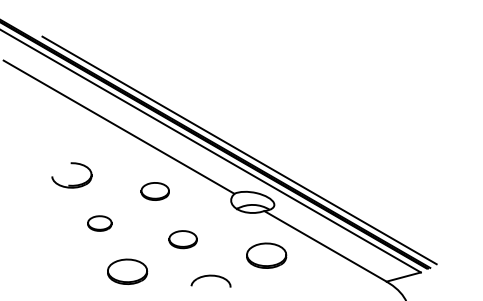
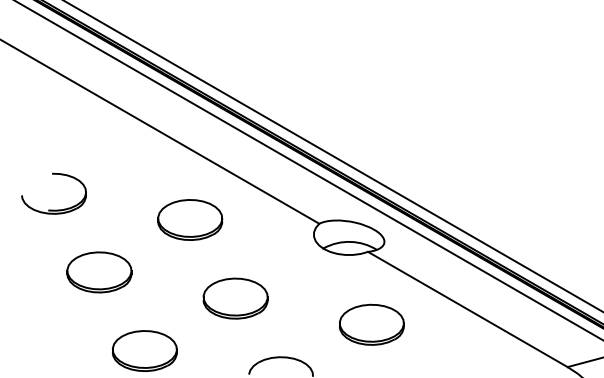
part: (154, 191) -> (188, 219), size x1.43
part: (99, 223) -> (99, 272), size x1.67
part: (182, 239) -> (234, 298), size x1.43

